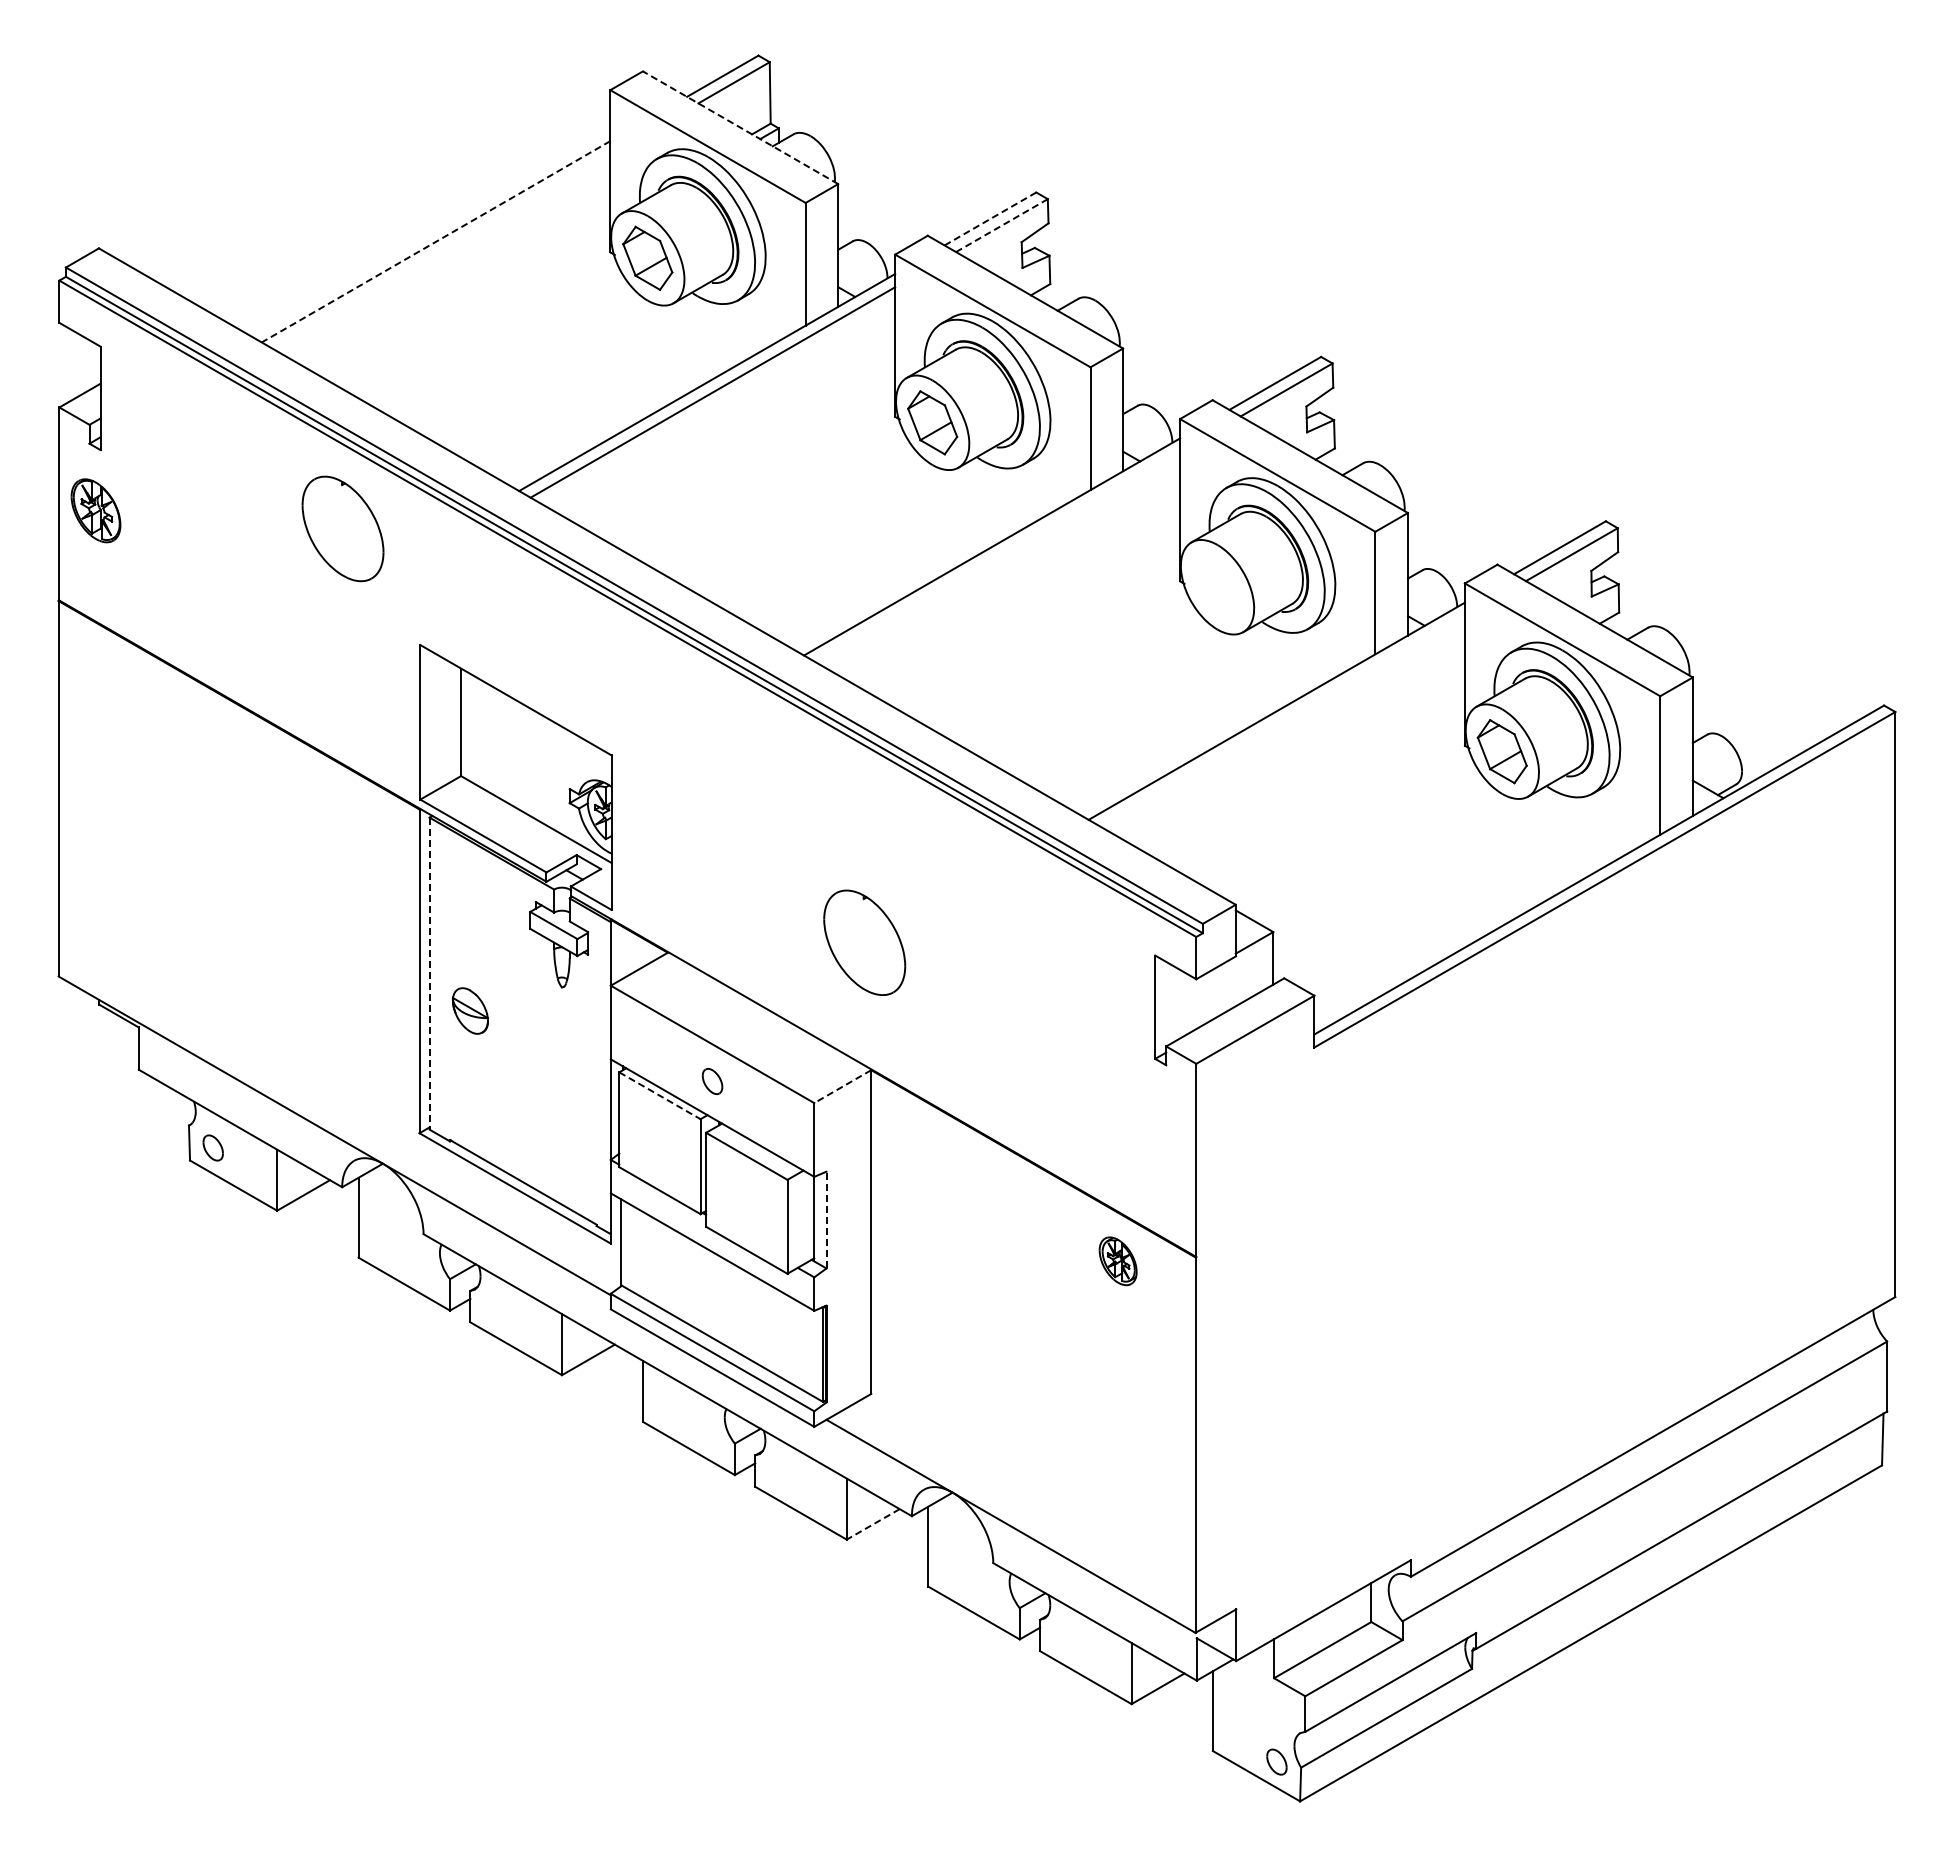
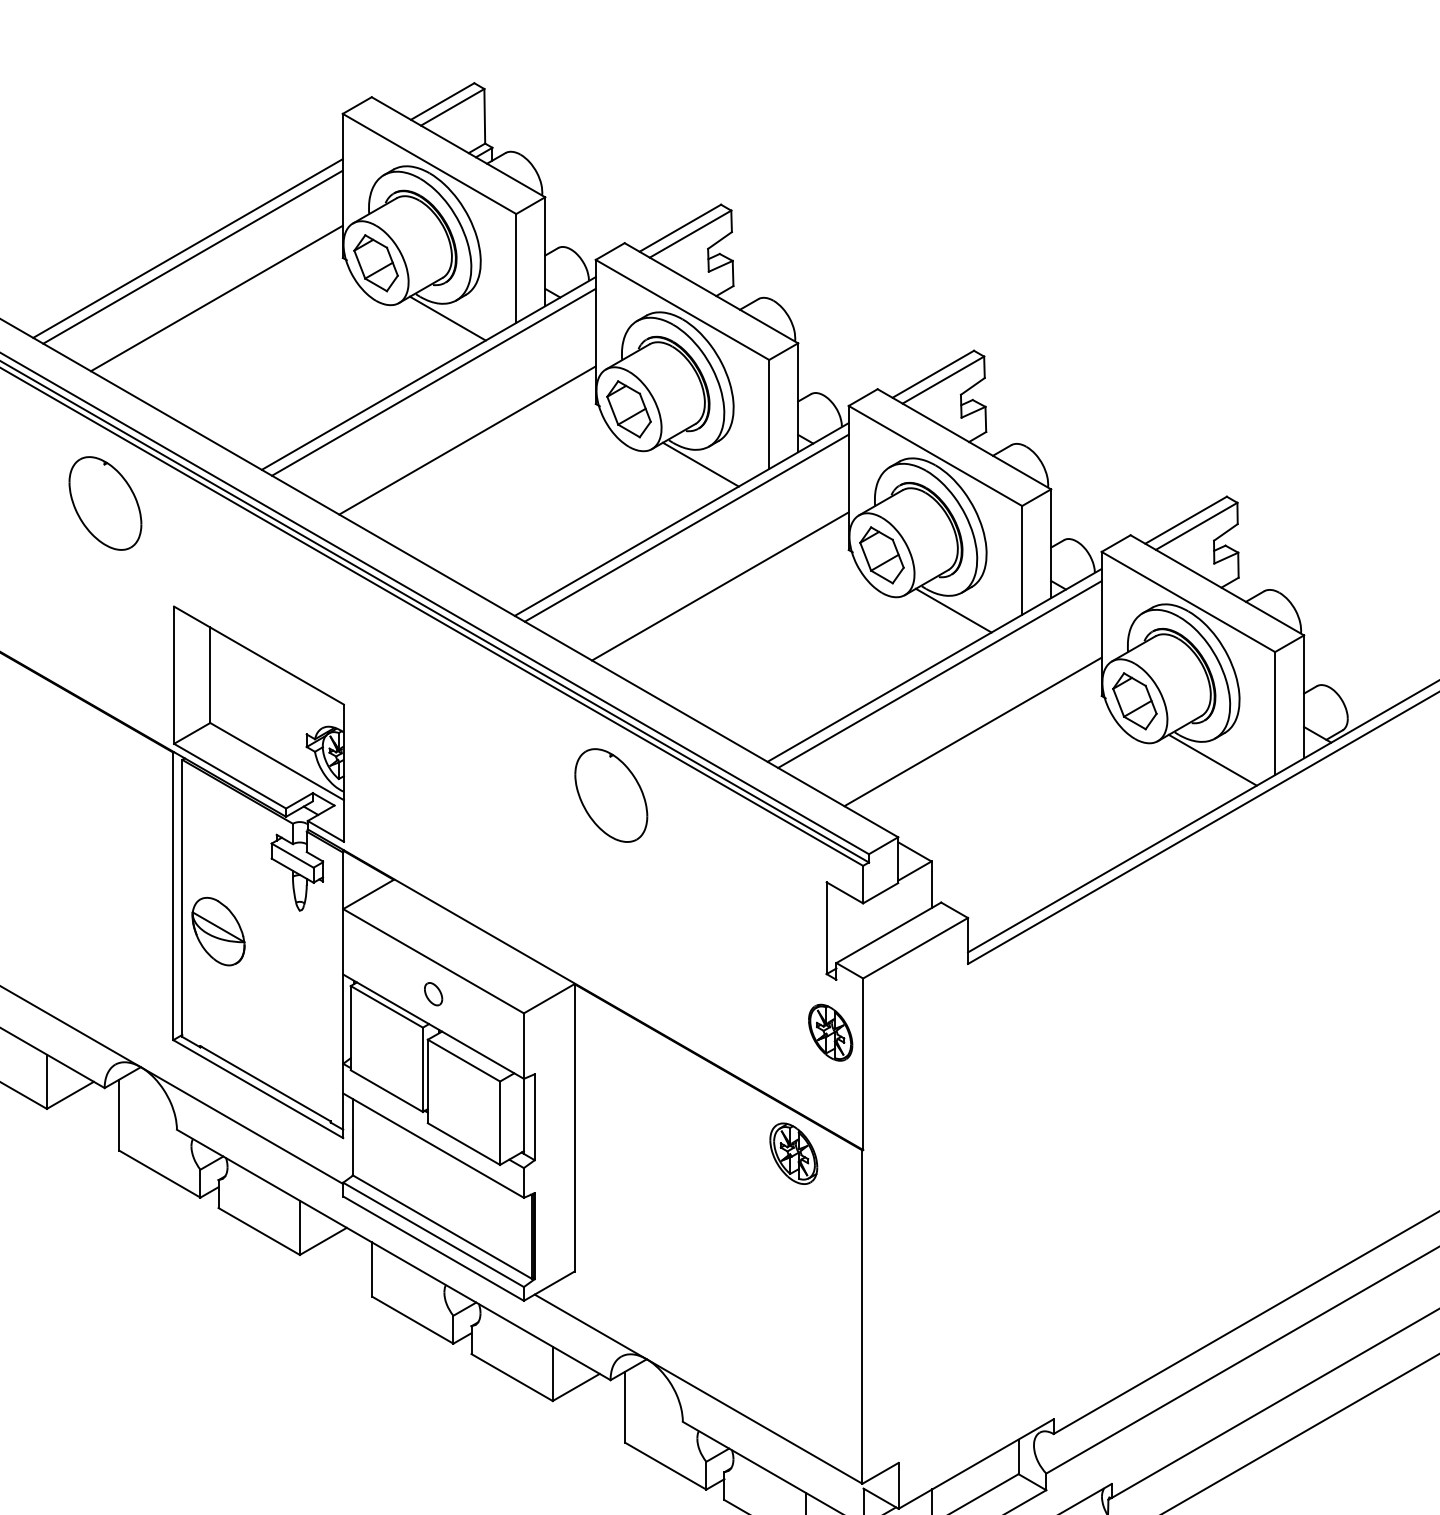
line: (740, 127) -> (458, 147), dashed -> solid
line: (990, 218) -> (680, 227), dashed -> solid
line: (1002, 225) -> (691, 234), dashed -> solid
line: (435, 242) -> (187, 249), dashed -> solid
line: (441, 251) -> (192, 257), added
line: (468, 297) -> (216, 297), added
line: (728, 320) -> (447, 318), added
line: (750, 457) -> (467, 440), added
line: (1013, 484) -> (700, 464), added
line: (997, 556) -> (686, 527), added
part: (1217, 586) -> (881, 554), added
line: (1035, 621) -> (720, 585), added
line: (1297, 649) -> (953, 610), added
line: (1282, 721) -> (939, 674), added
line: (1319, 785) -> (972, 731), added
line: (1589, 817) -> (1212, 759), added
part: (864, 942) -> (611, 795), moved
line: (429, 974) -> (182, 899), dashed -> solid
part: (470, 1010) -> (218, 931), size x1.67
line: (842, 1086) -> (548, 998), dashed -> solid
line: (659, 1095) -> (386, 1006), dashed -> solid
part: (1159, 1124) -> (830, 1032), added
line: (826, 1219) -> (534, 1116), dashed -> solid
part: (1117, 1261) -> (793, 1154), size x1.43
line: (873, 1524) -> (576, 1387), dashed -> solid

